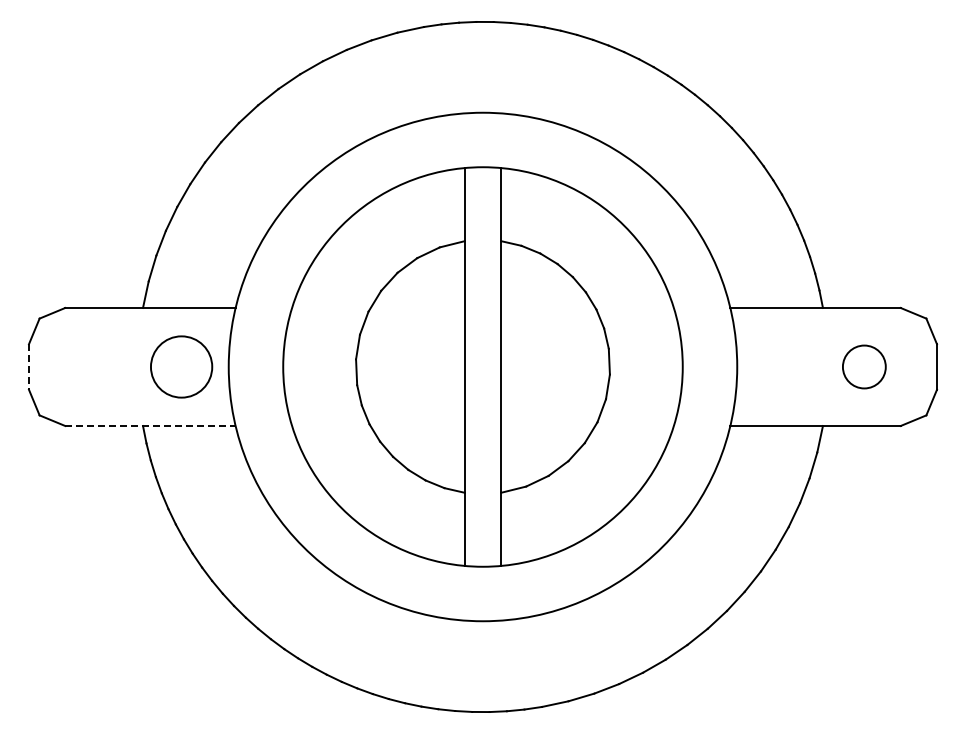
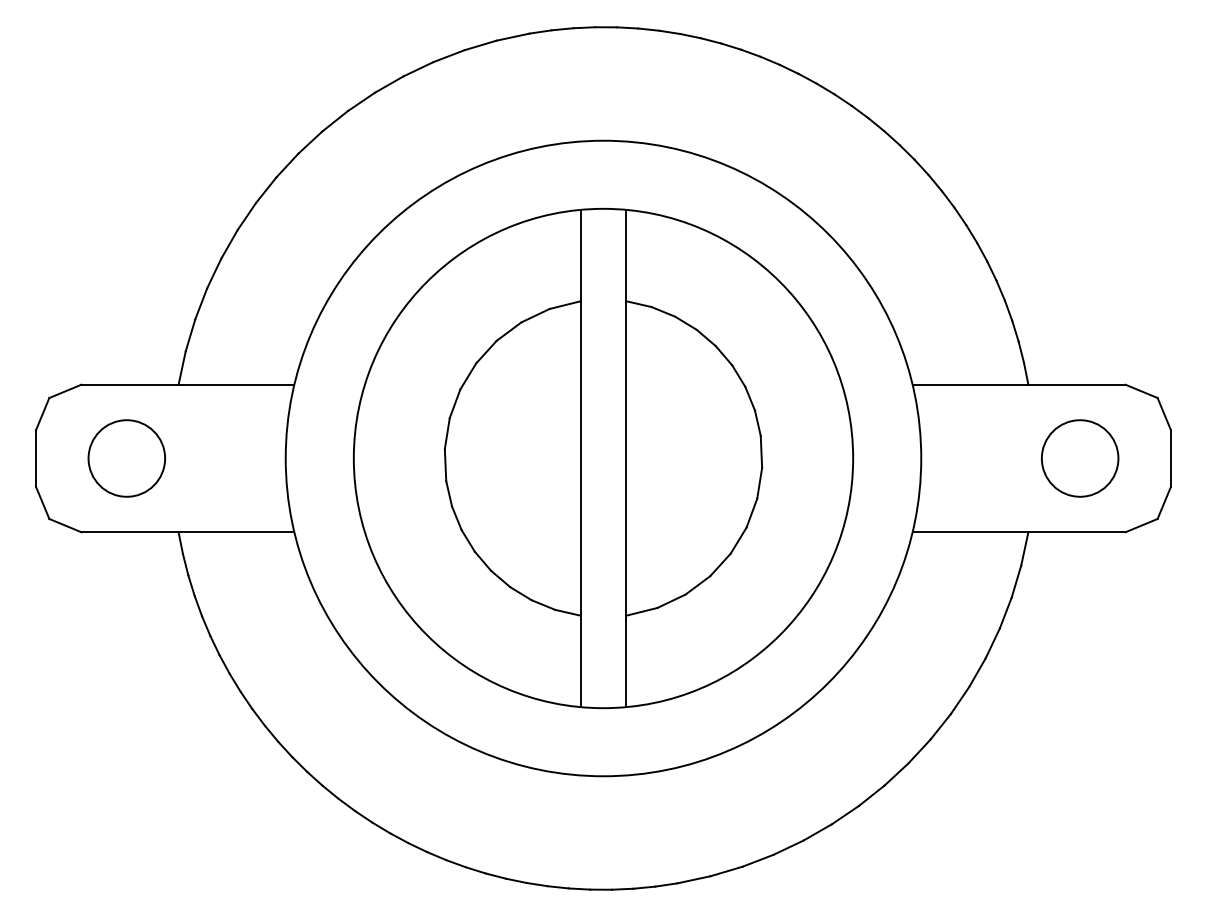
circle: (181, 366) -> (126, 457), moved
circle: (864, 366) -> (1080, 457), size x1.43
line: (28, 367) -> (35, 459), dashed -> solid
line: (151, 426) -> (189, 532), dashed -> solid

